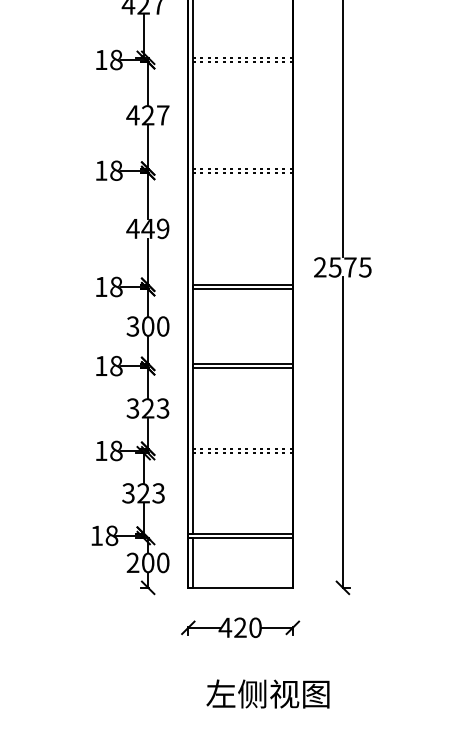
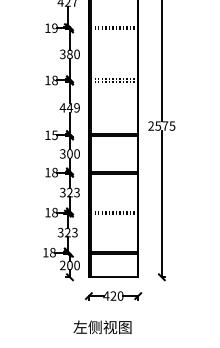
text: (115, 58) -> (54, 27), 18 -> 19
text: (147, 115) -> (69, 54), 427 -> 380
text: (115, 285) -> (54, 134), 18 -> 15
text: (267, 694) -> (102, 327), moved

